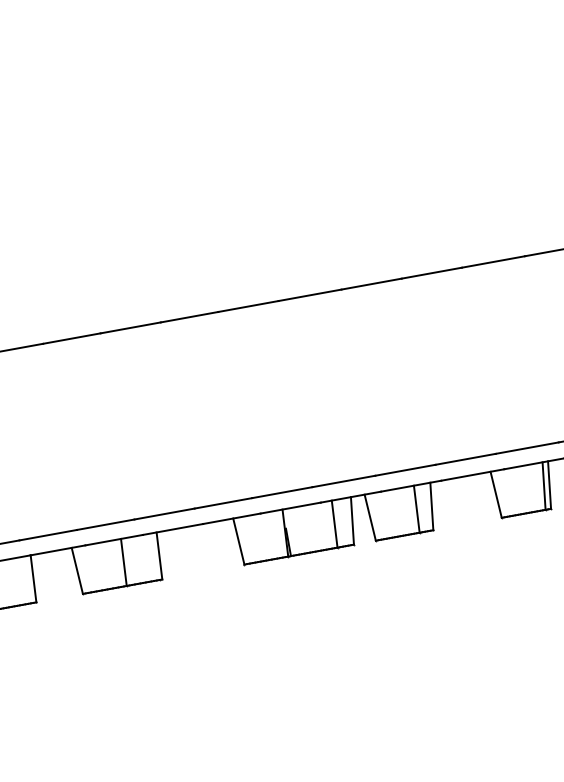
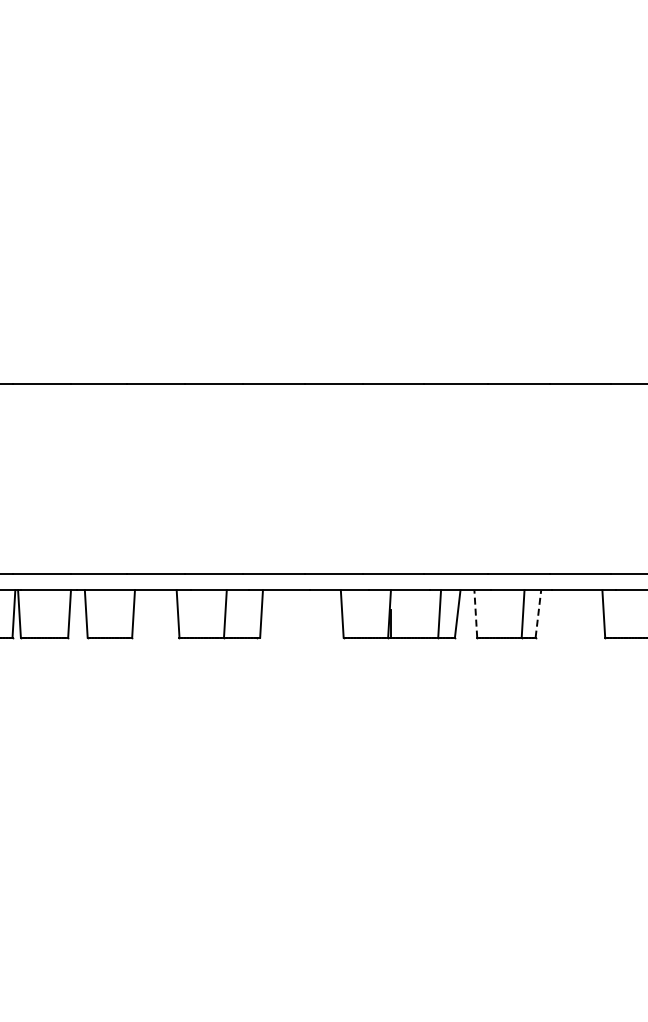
line: (431, 506) -> (538, 613), solid -> dashed
line: (369, 517) -> (475, 613), solid -> dashed

